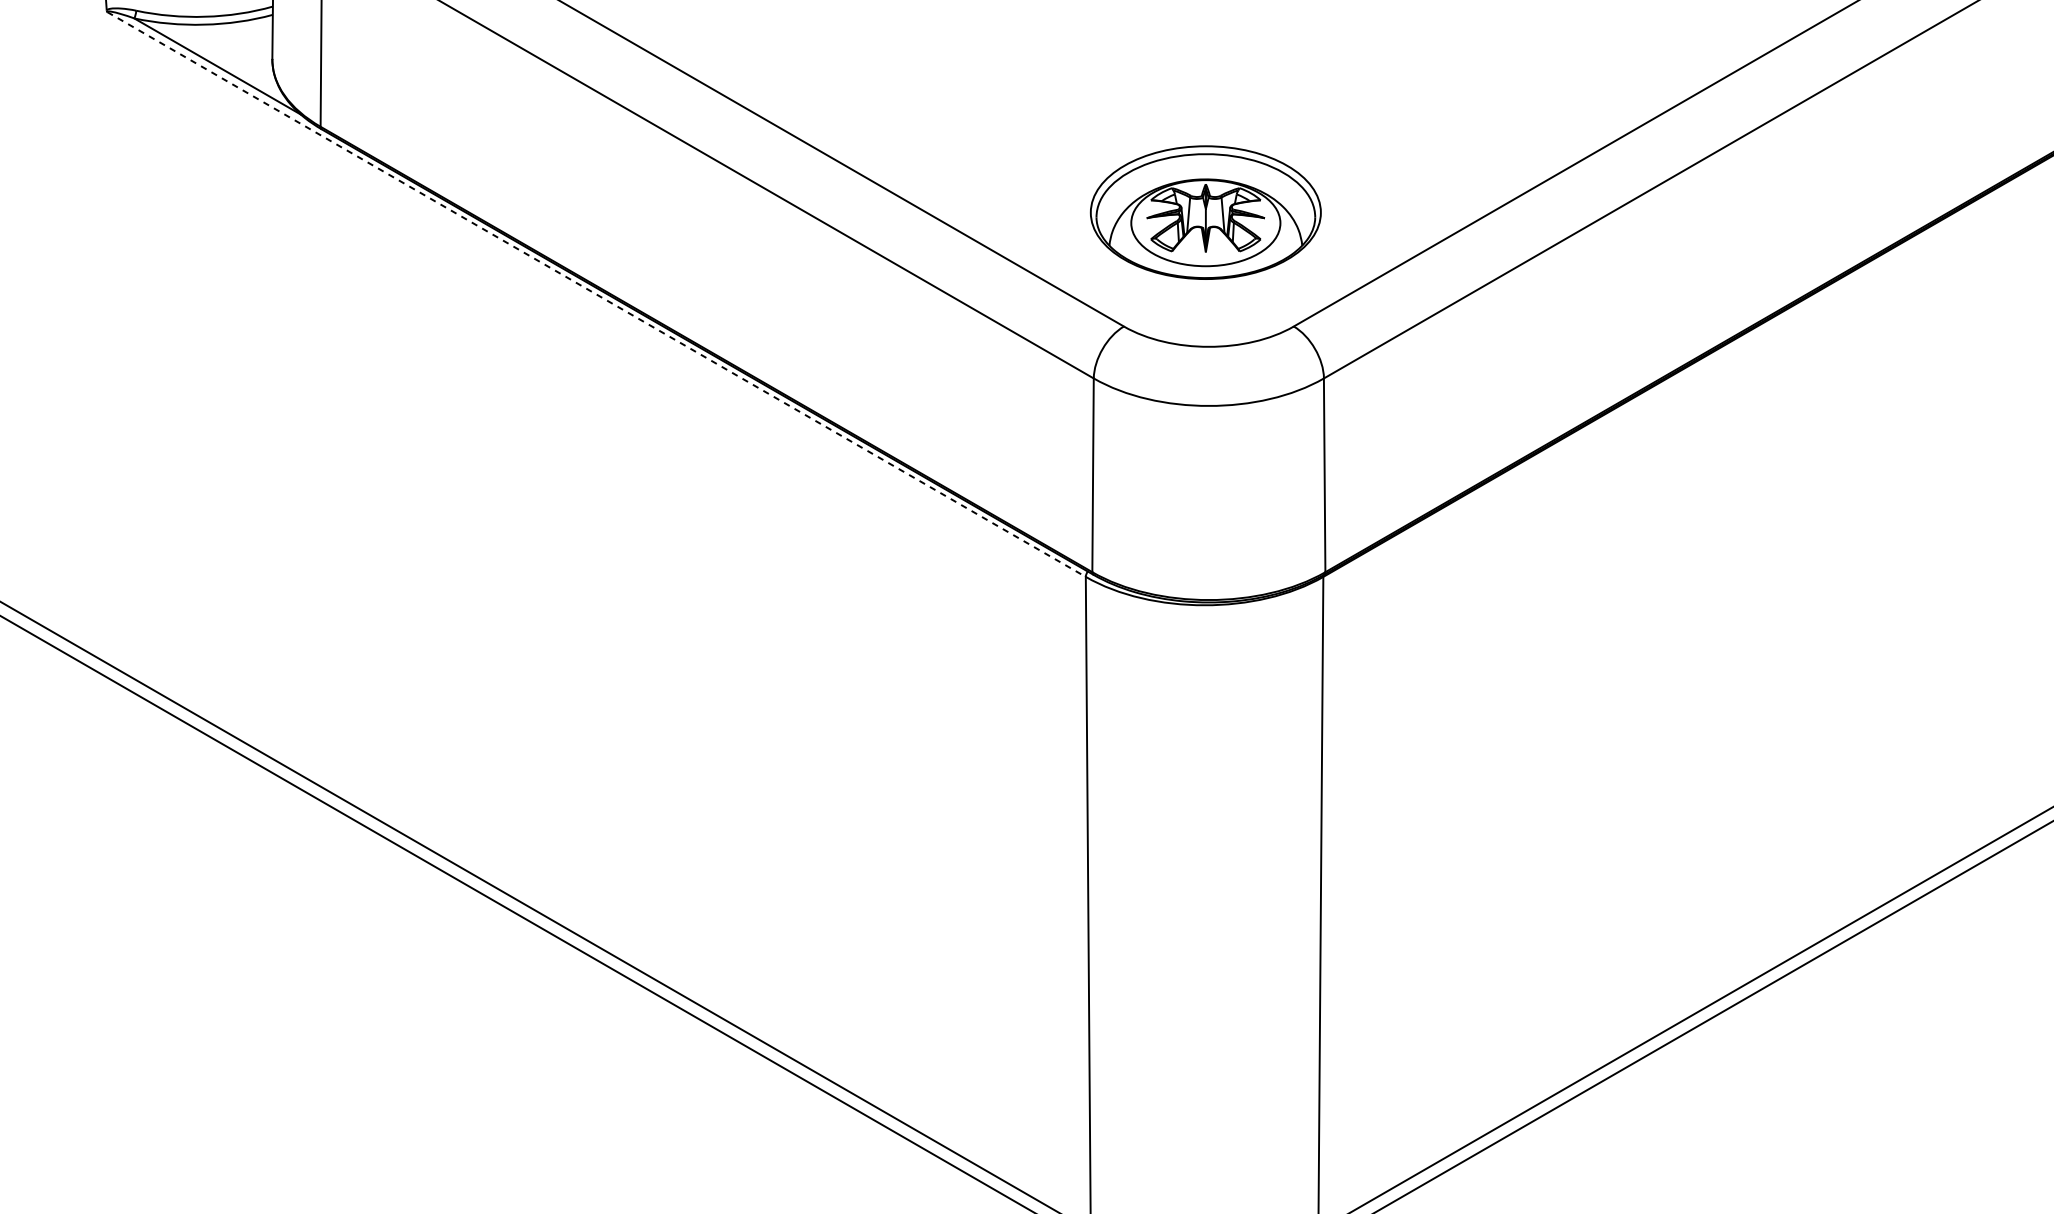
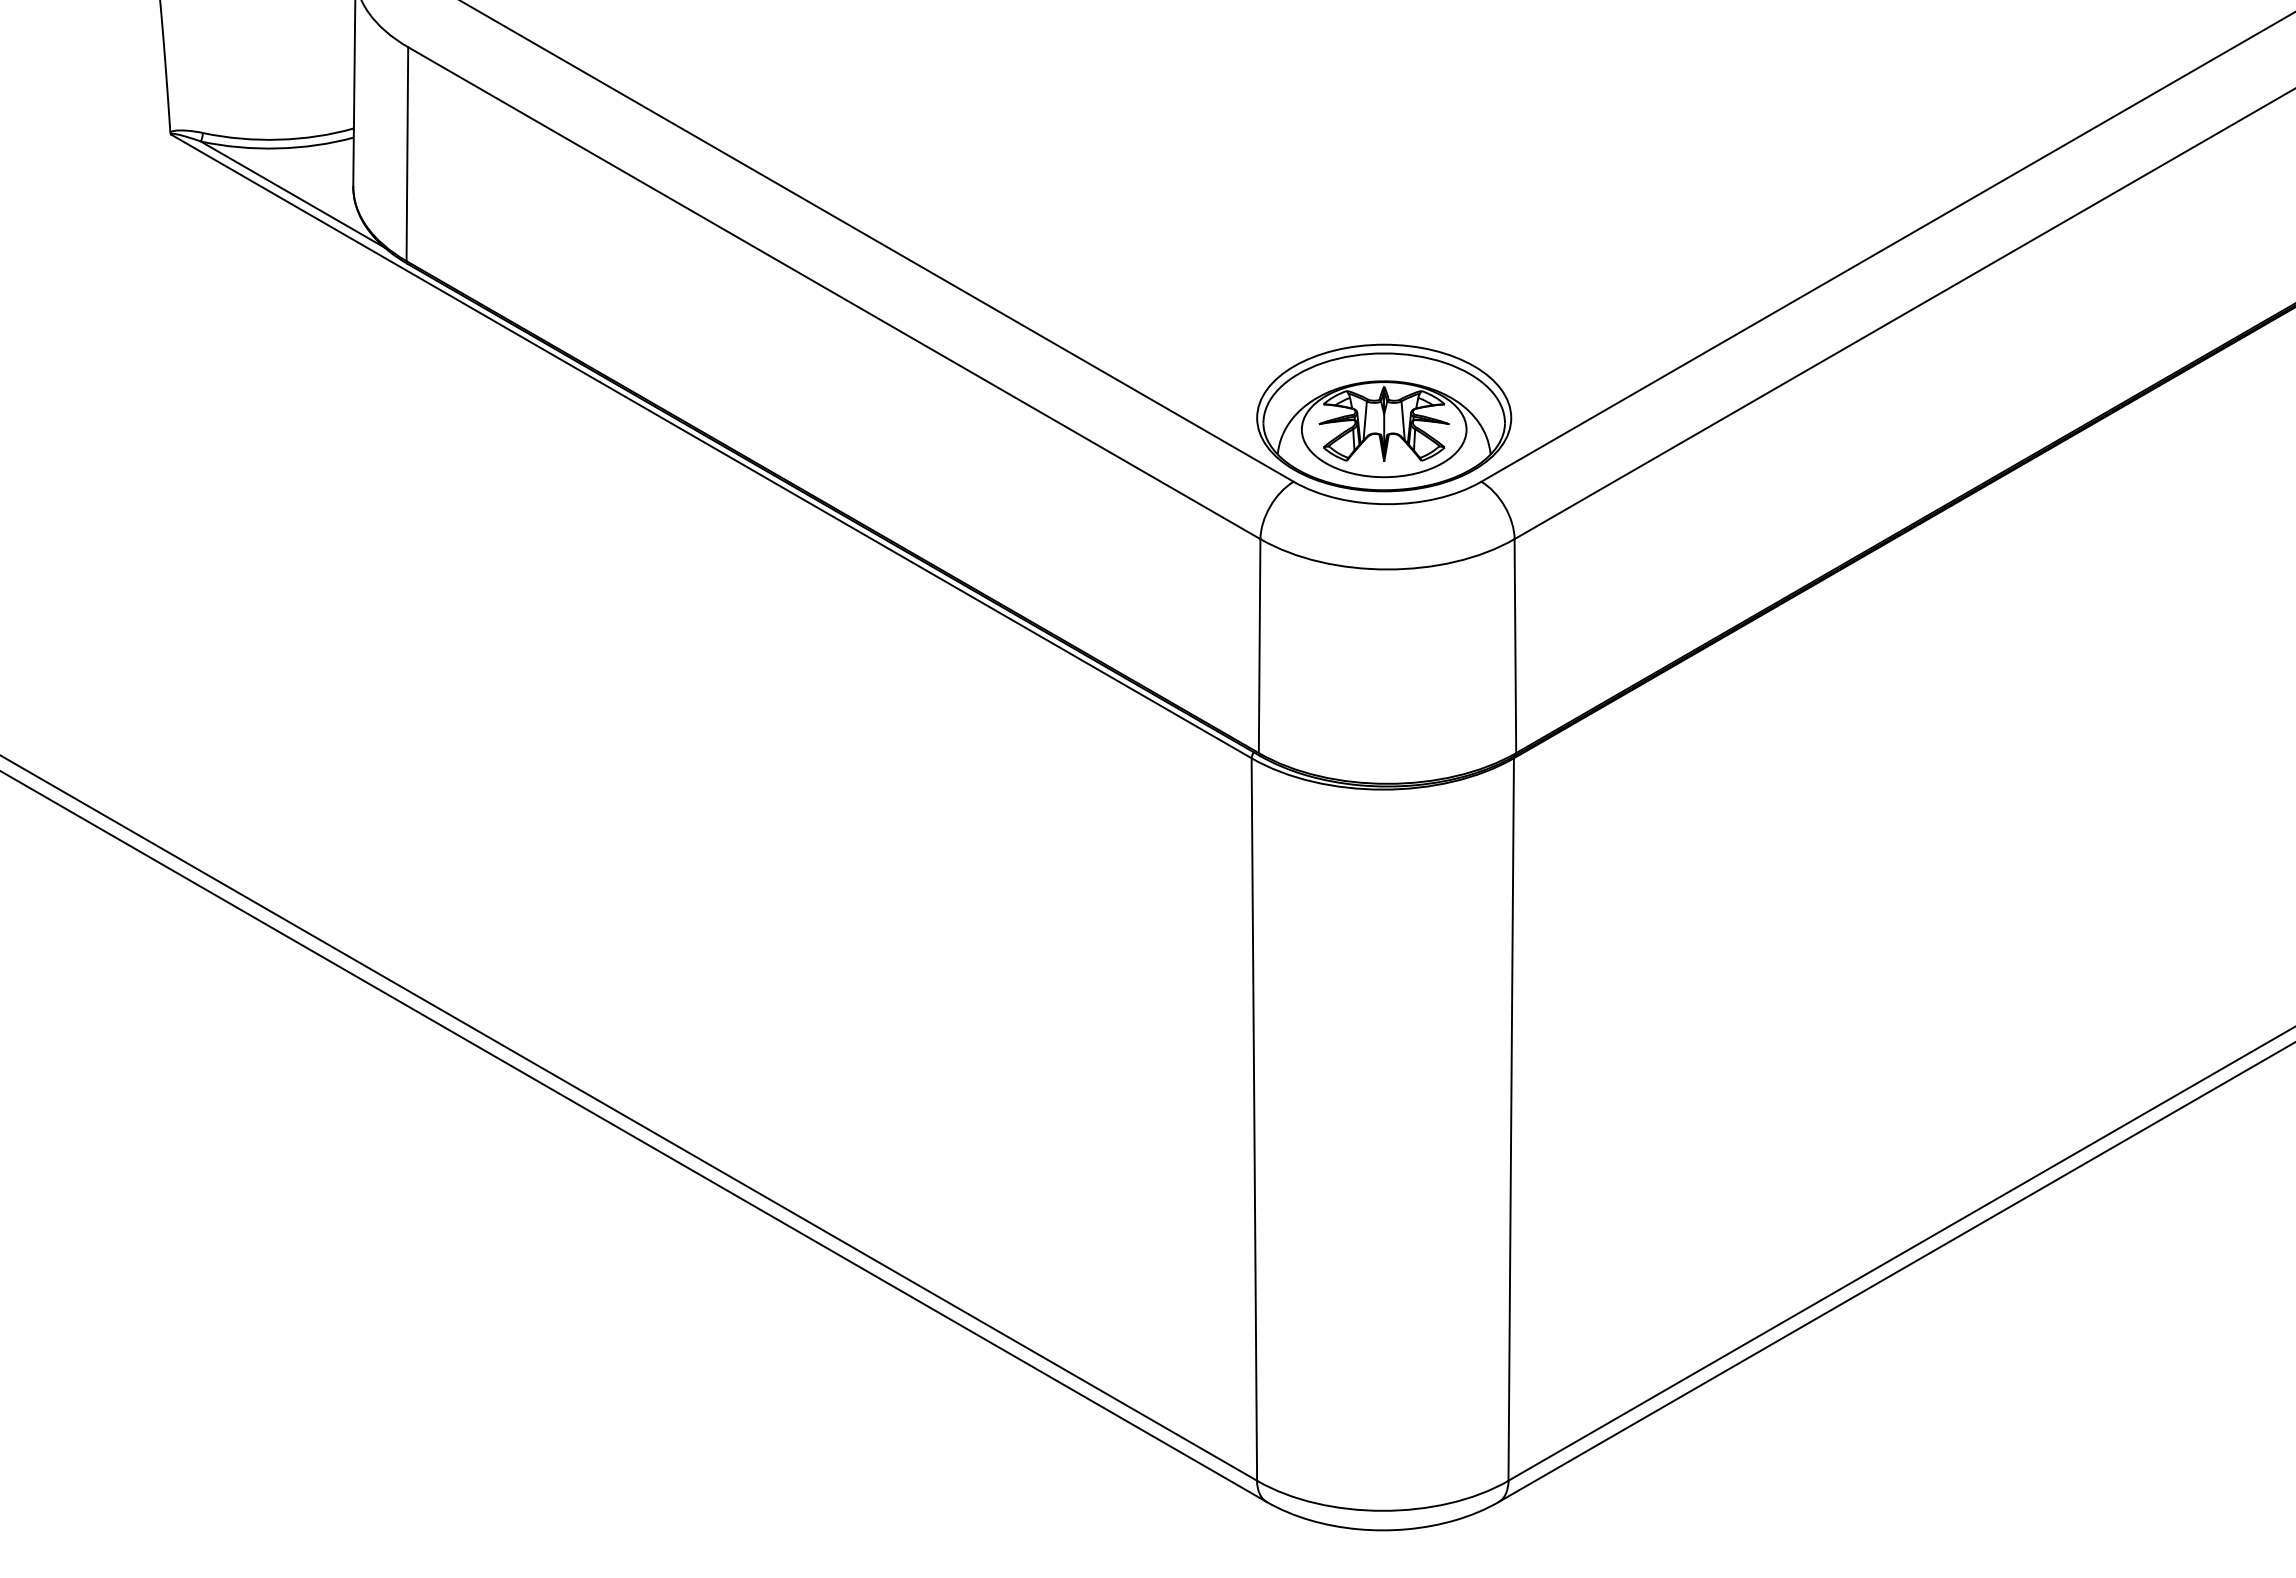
part: (1206, 212) -> (1384, 417), moved
line: (596, 294) -> (711, 446), dashed -> solid

